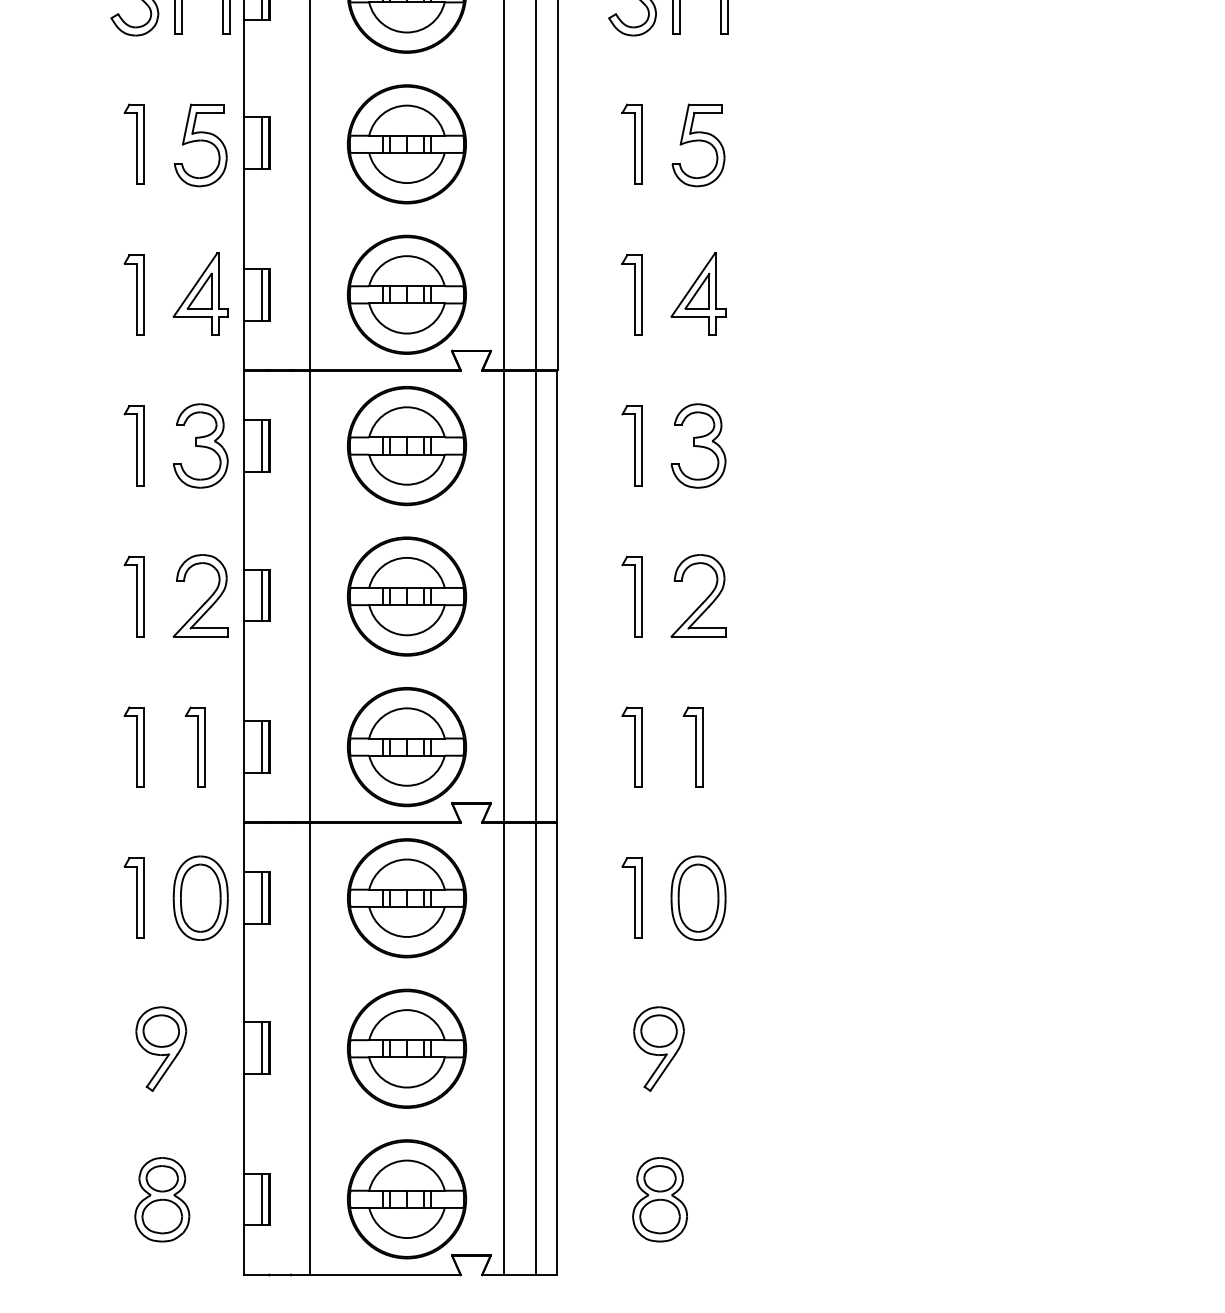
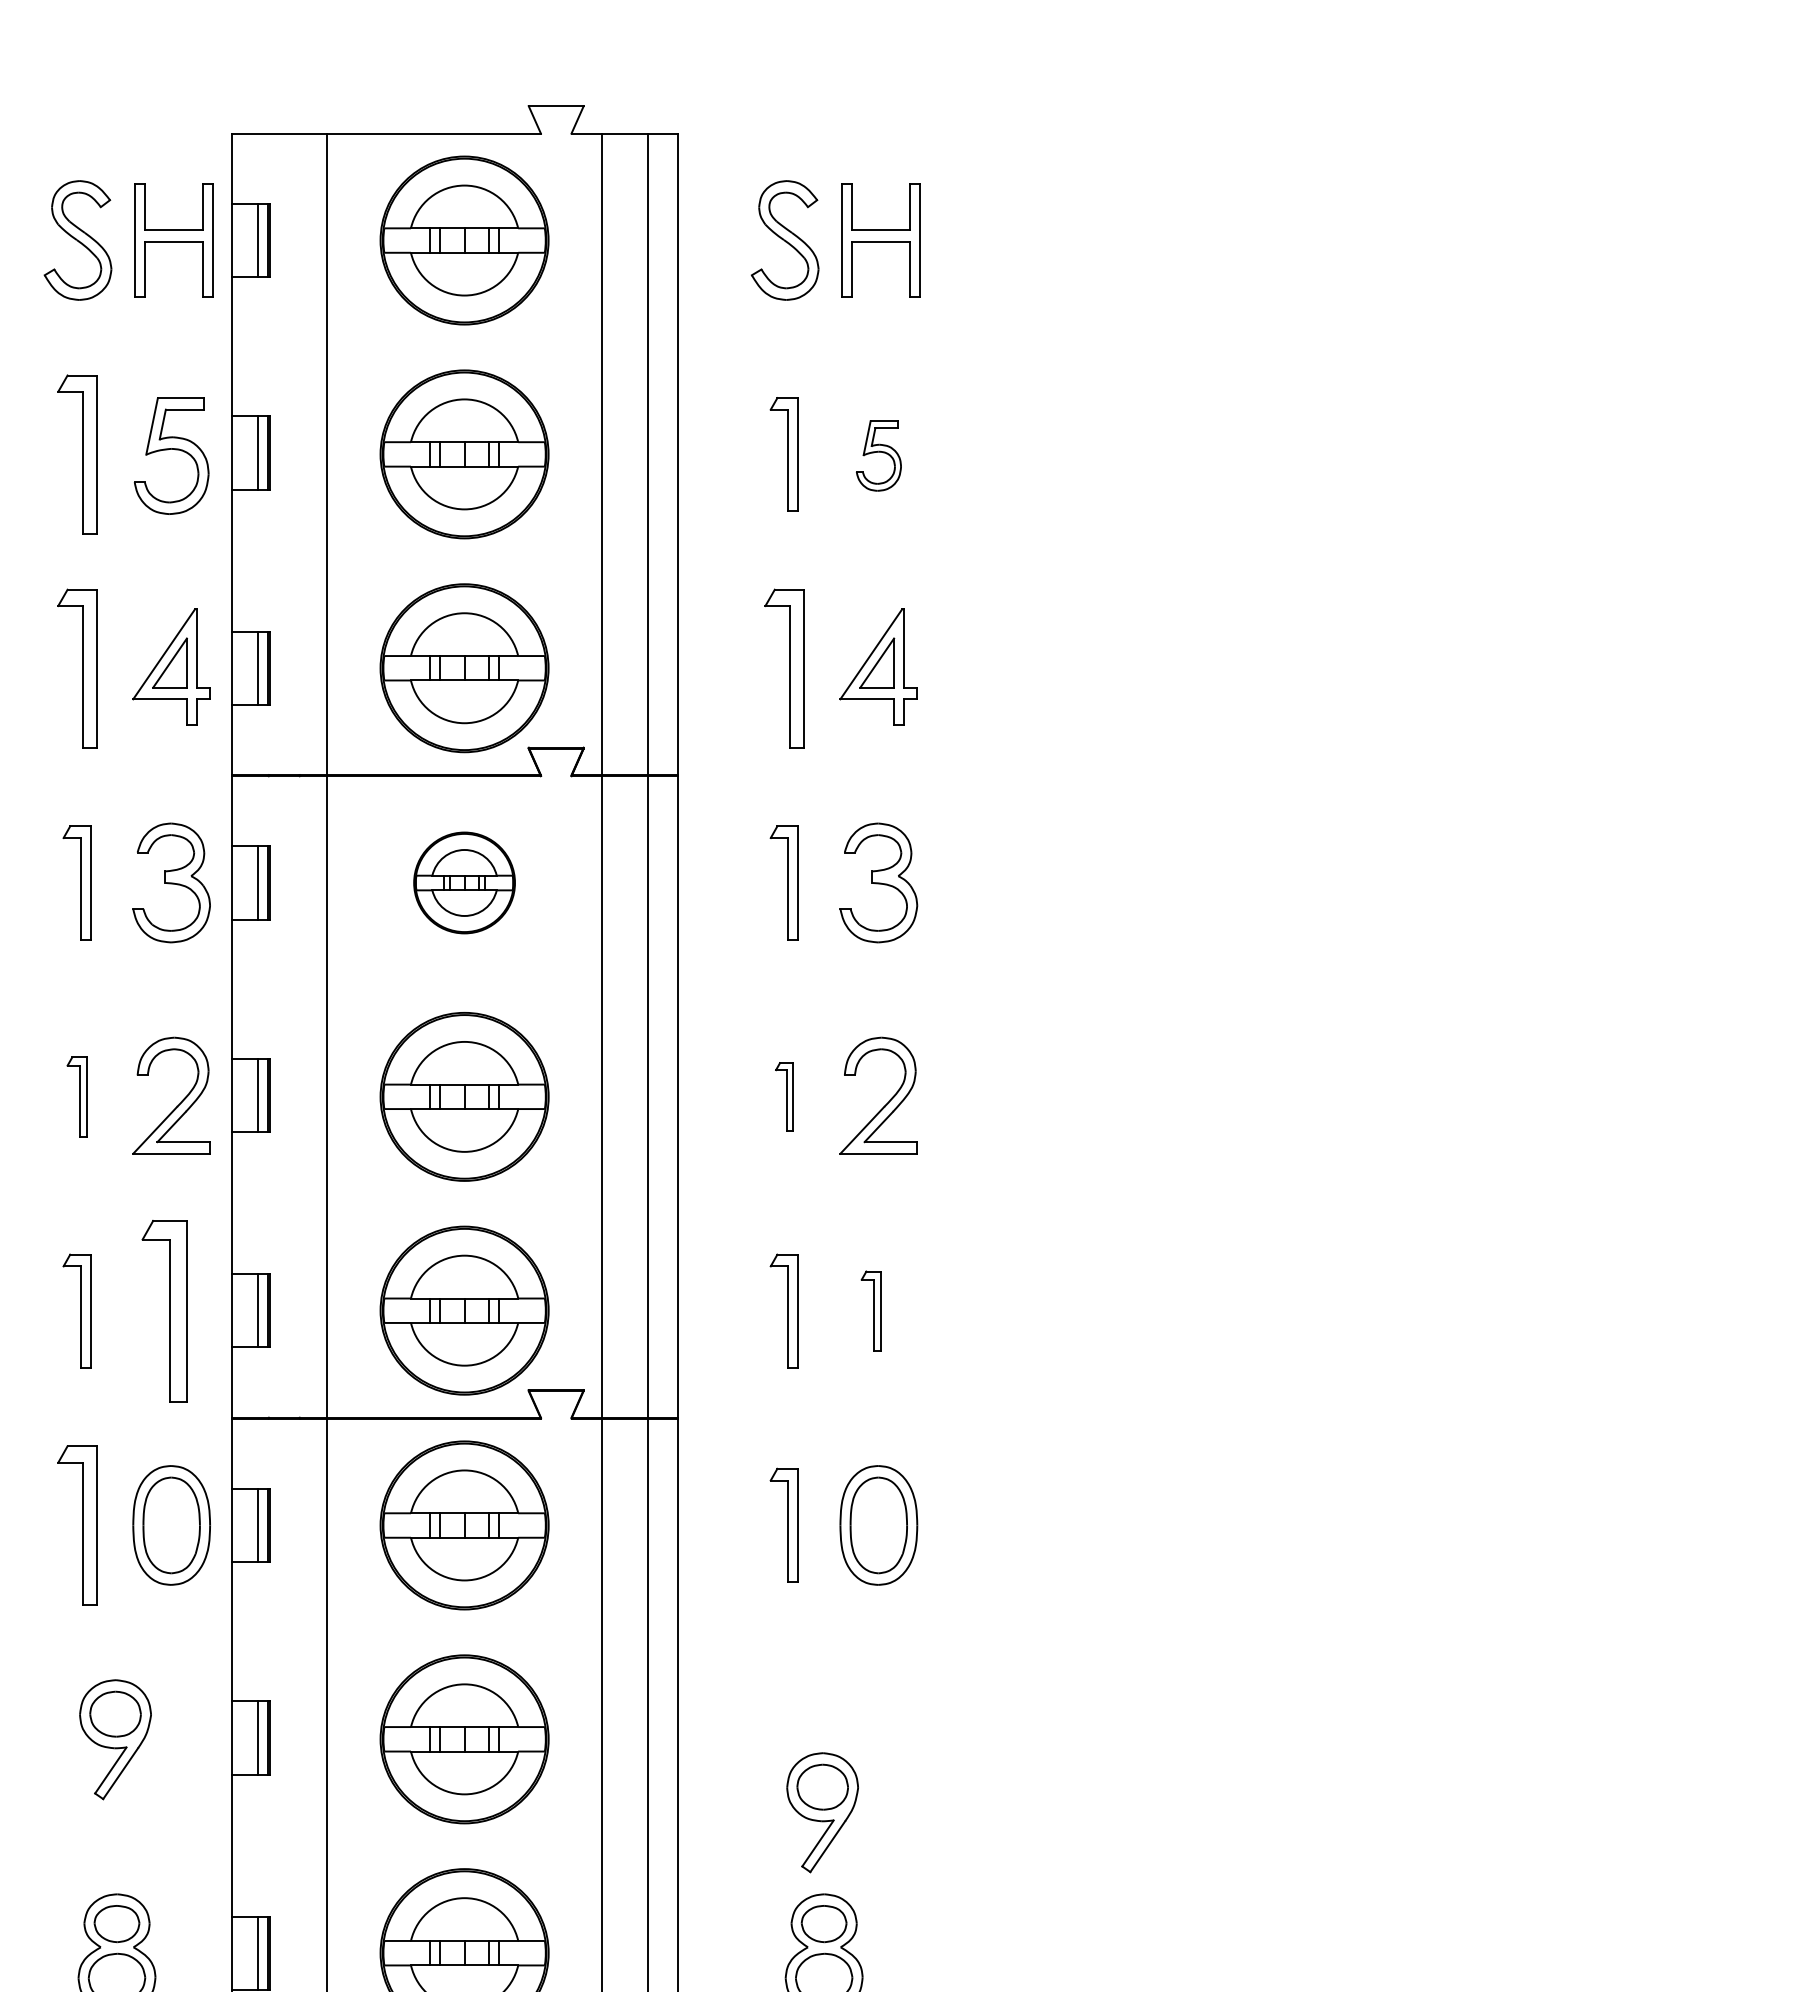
part: (133, 144) -> (76, 454), size x1.4
part: (698, 145) -> (878, 455), size x0.6
part: (133, 295) -> (76, 668), size x1.4
part: (631, 295) -> (783, 668), size x1.4
part: (406, 445) -> (464, 882), size x0.6
part: (133, 596) -> (76, 1096), size x0.7
part: (631, 596) -> (783, 1096), size x0.6
part: (195, 746) -> (163, 1310), size x1.6
part: (692, 746) -> (870, 1310), size x0.7
part: (133, 897) -> (76, 1524), size x1.4
part: (658, 1048) -> (822, 1812), moved

